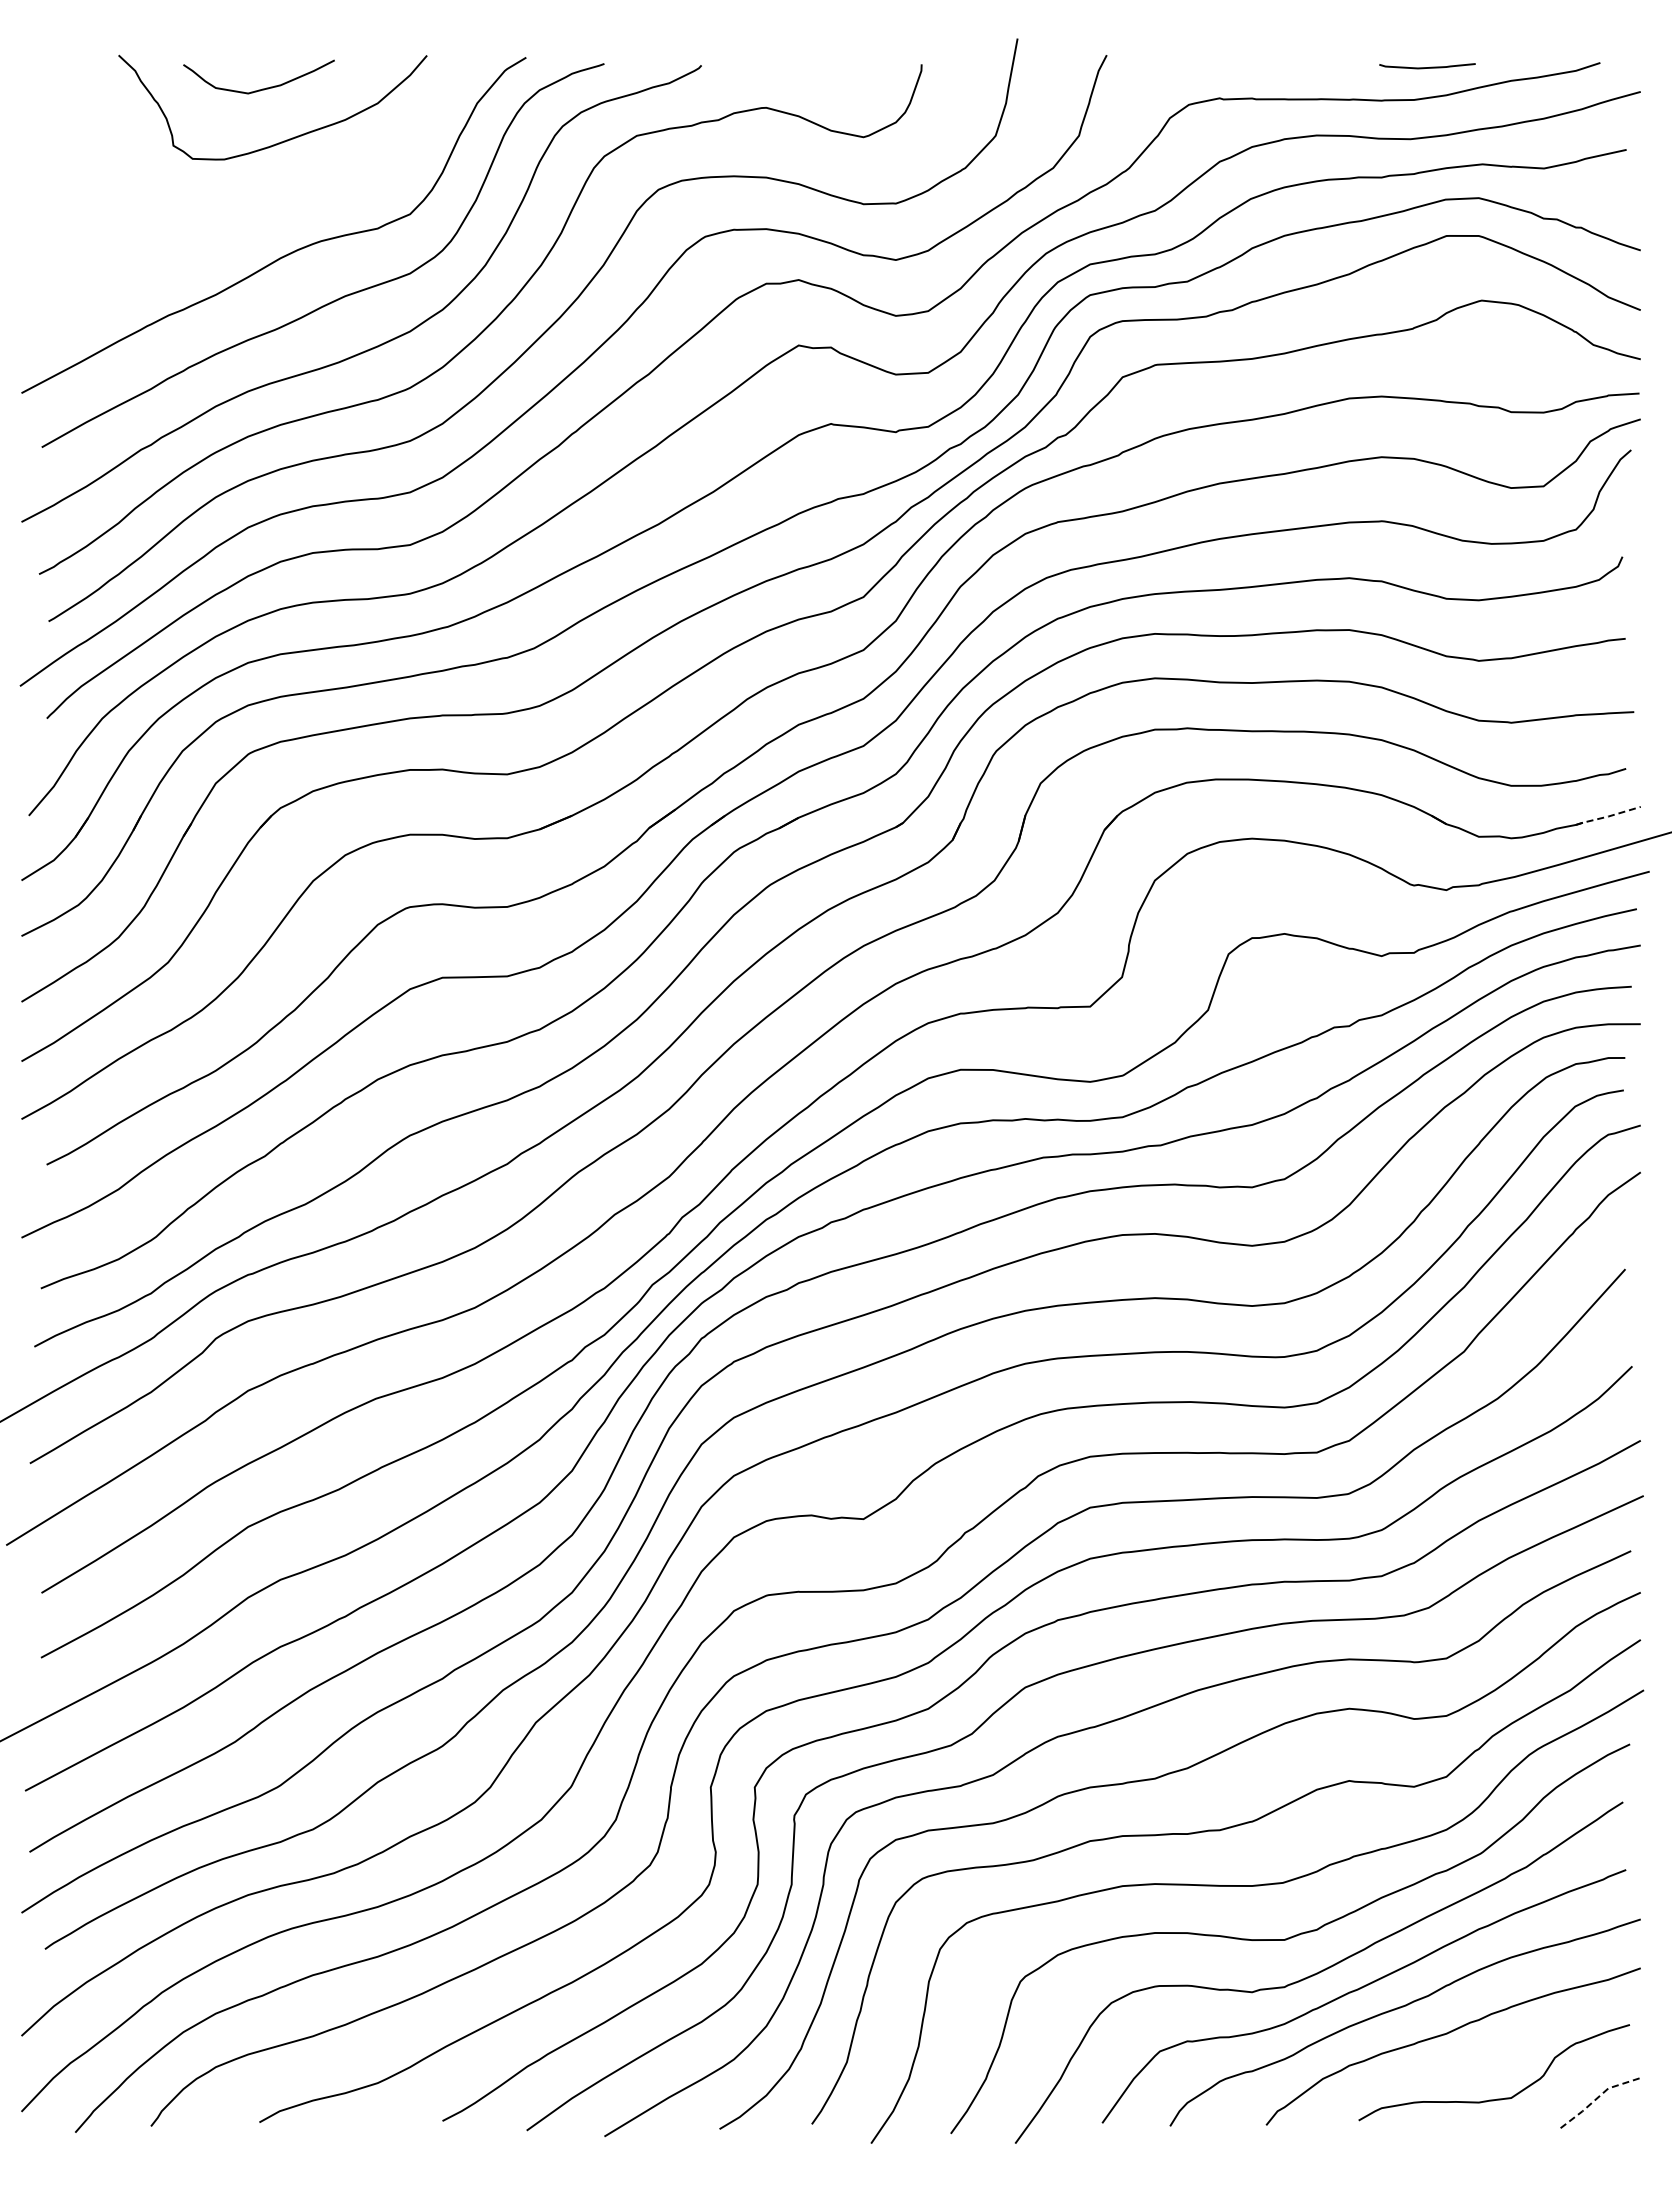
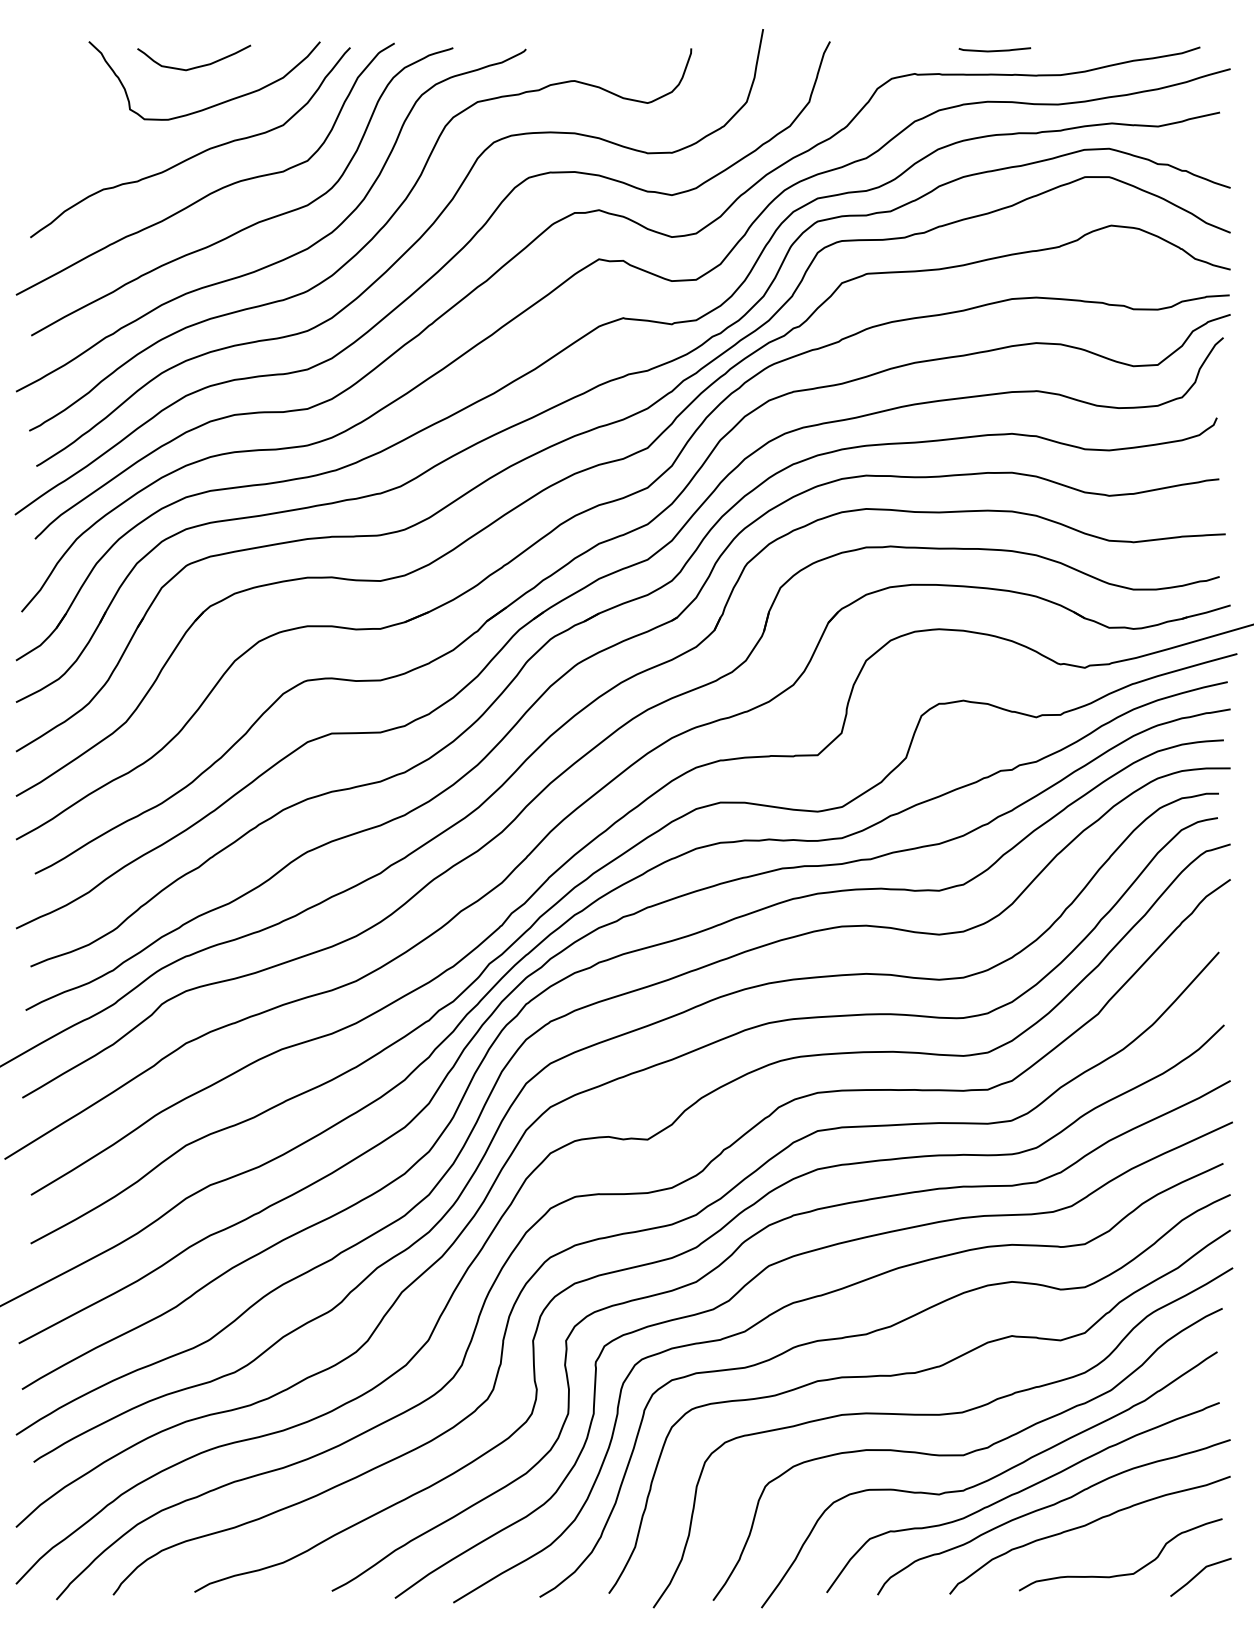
curve: (1427, 67) -> (994, 50), moved
curve: (262, 205) -> (196, 154), added
line: (1608, 816) -> (1206, 612), dashed -> solid
line: (1598, 2096) -> (1198, 1572), dashed -> solid

